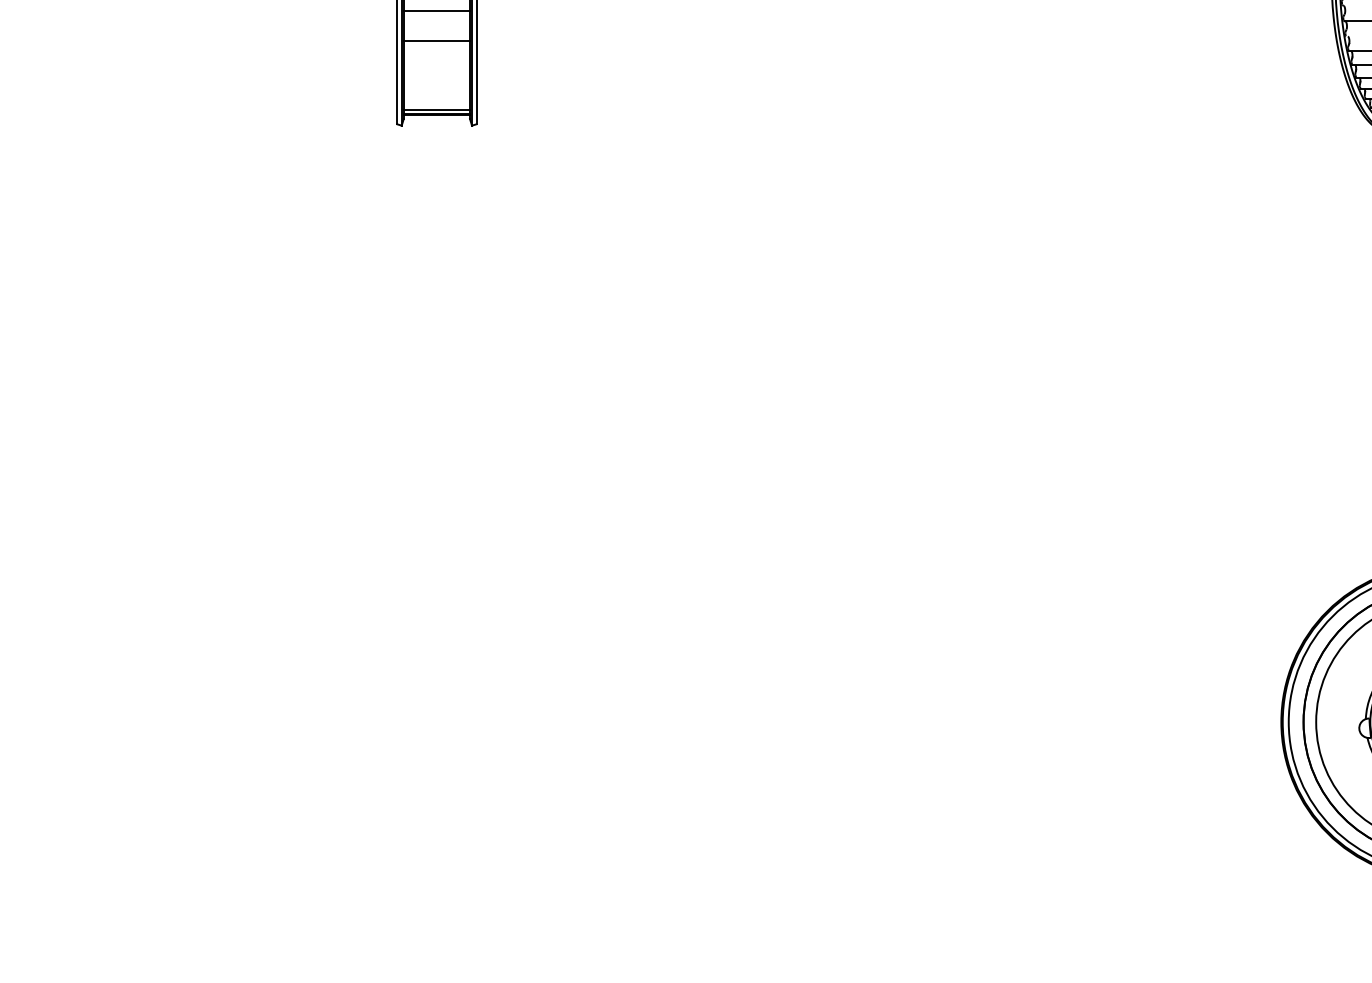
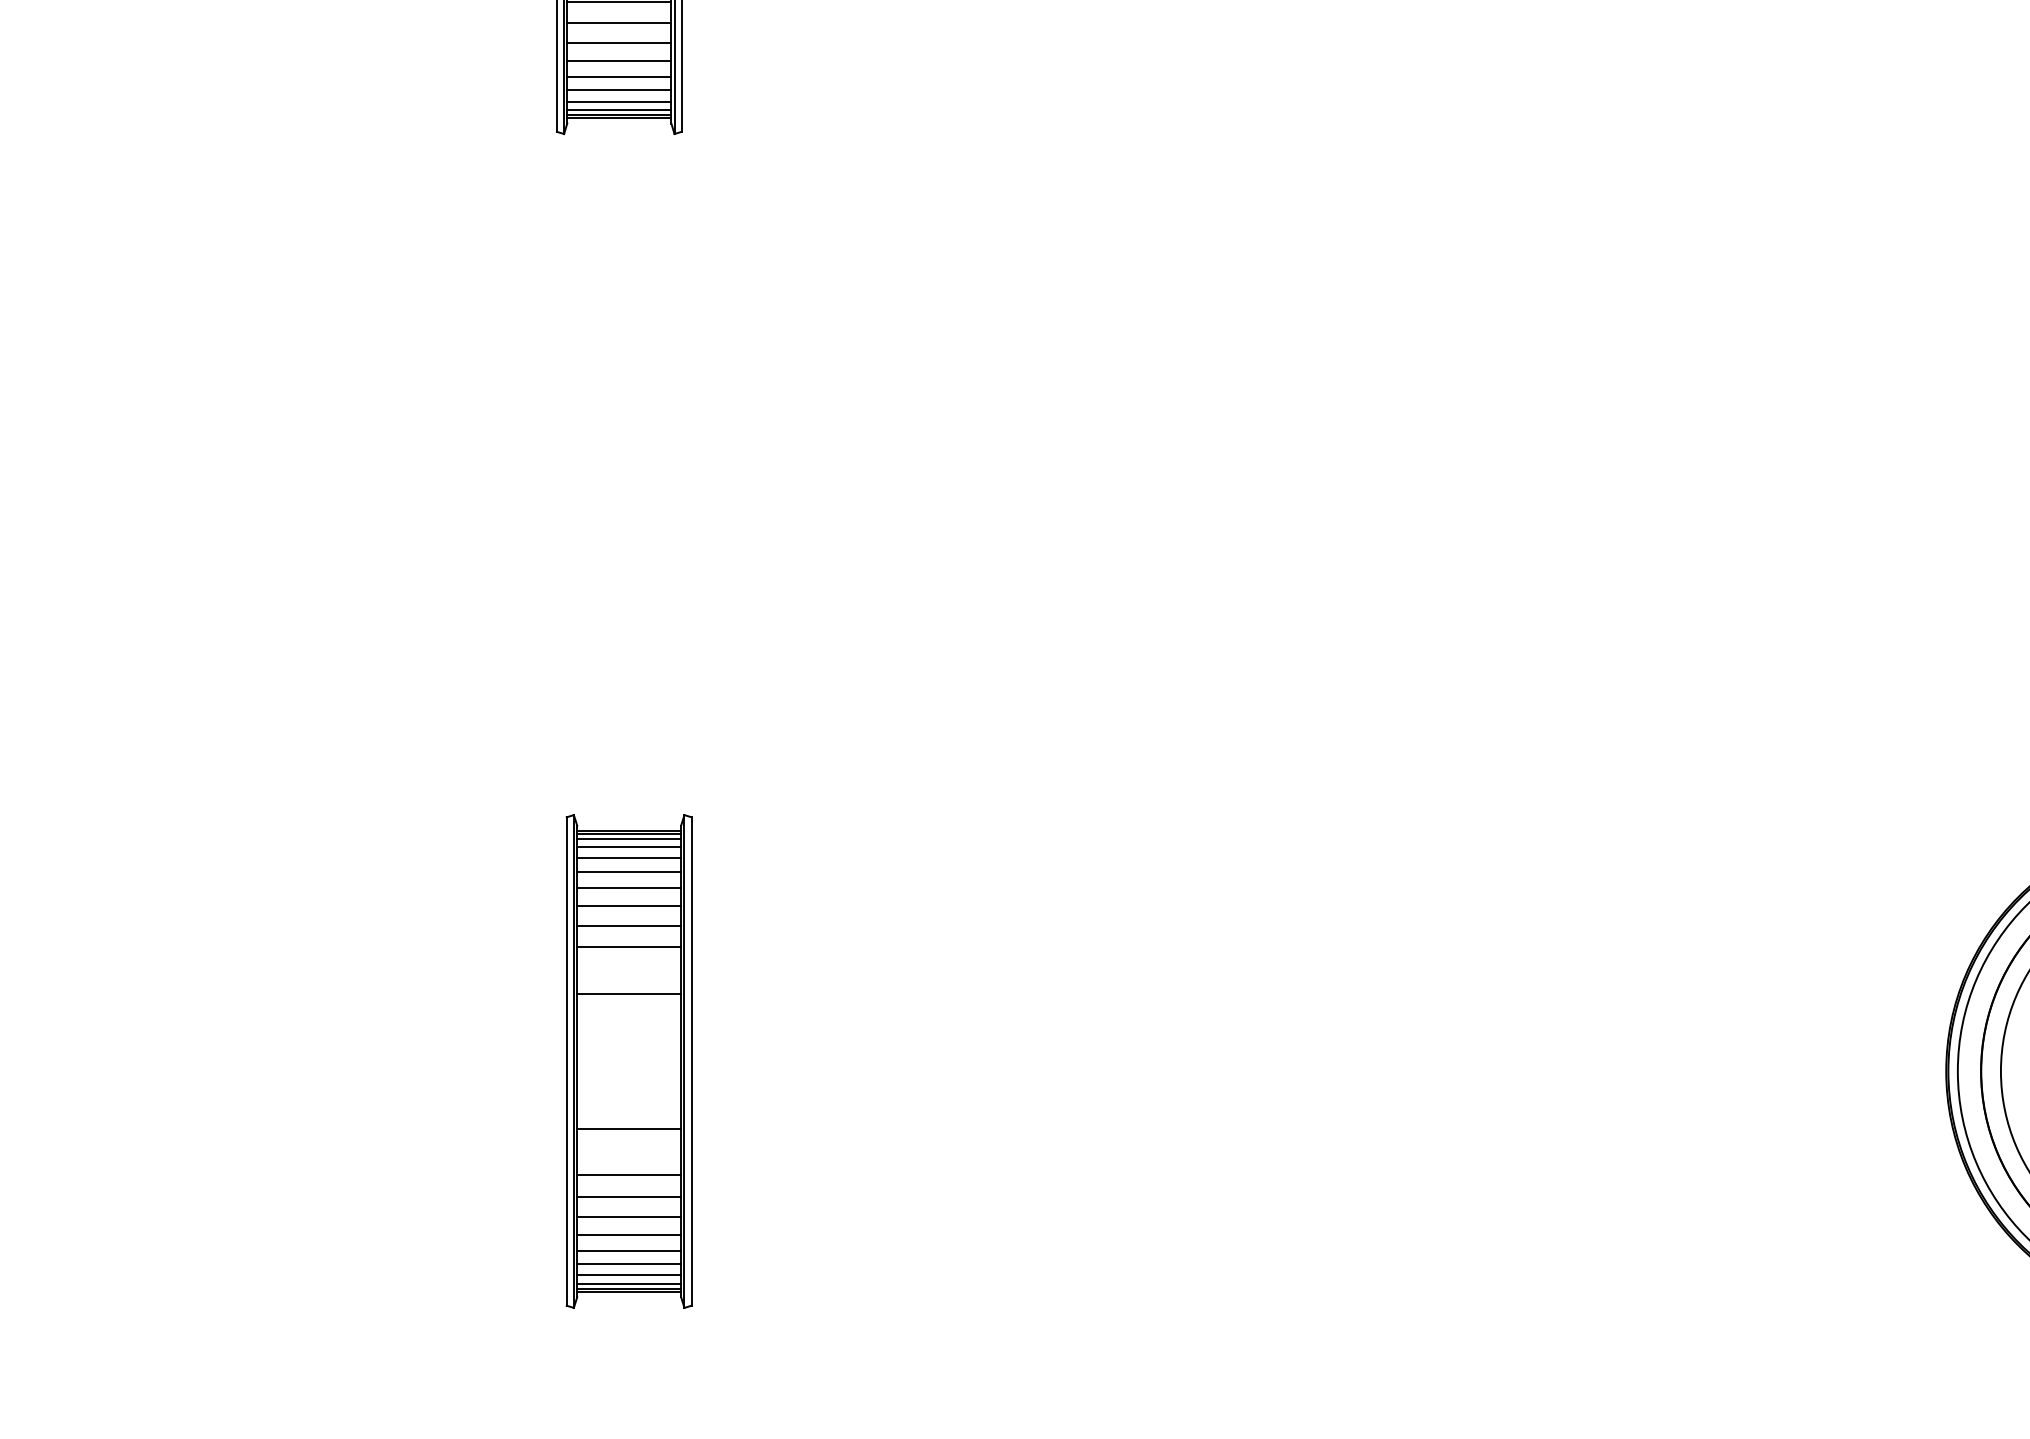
line: (436, 55) -> (618, 23), added
line: (436, 67) -> (618, 42), added
line: (436, 79) -> (618, 61), added
line: (436, 89) -> (618, 77), added
line: (436, 97) -> (618, 89), added
line: (436, 104) -> (618, 100), added
part: (442, 715) -> (628, 1060), added

